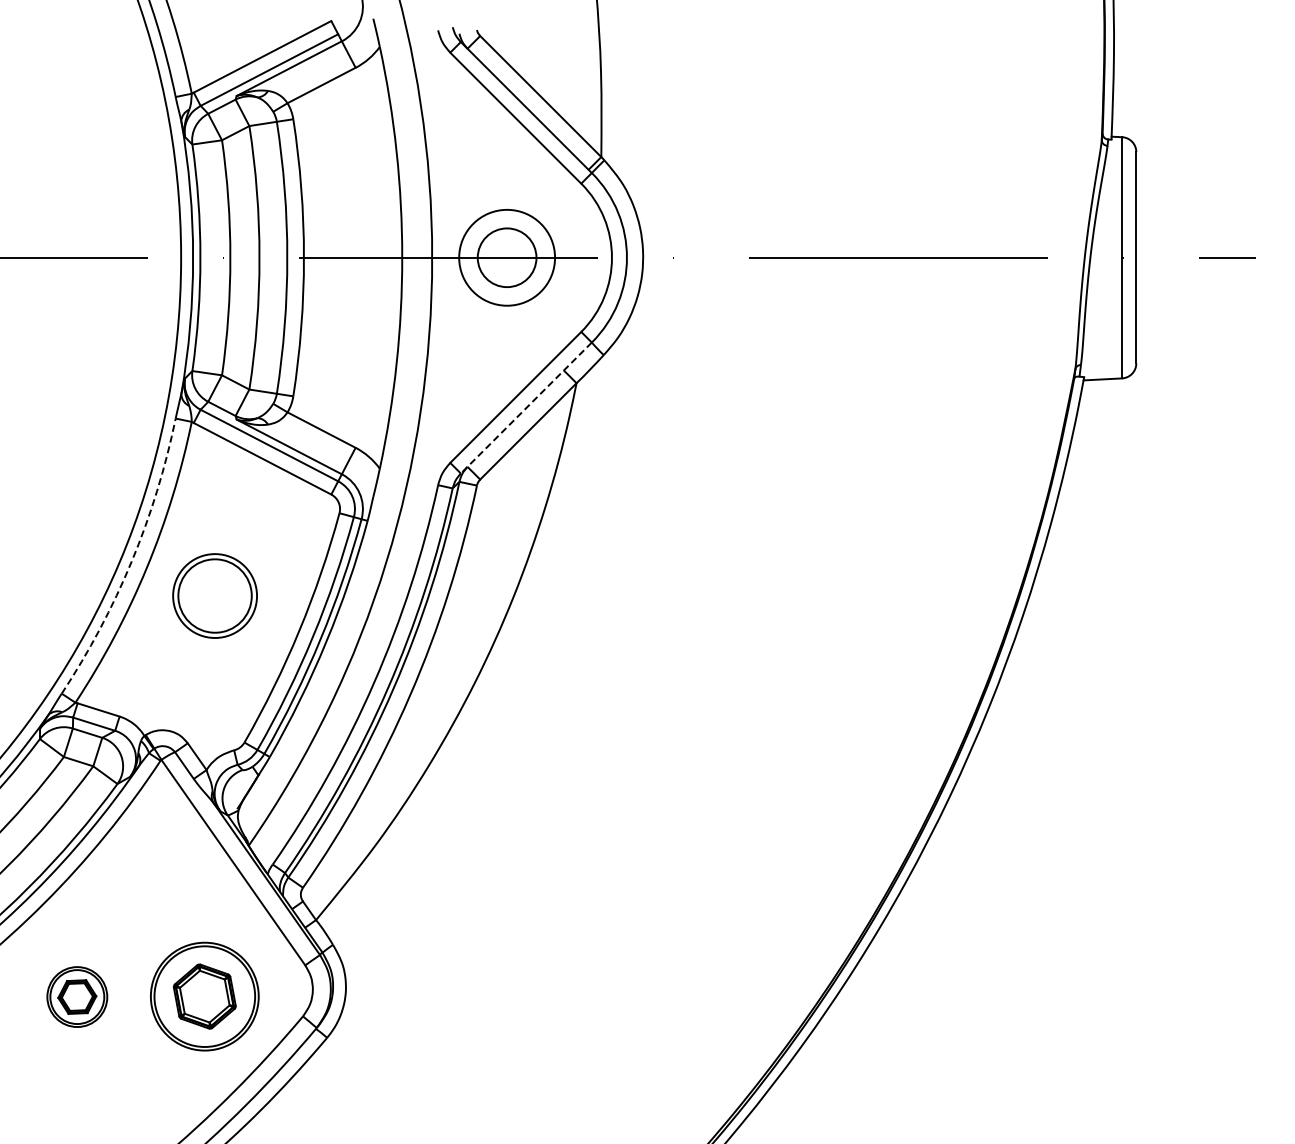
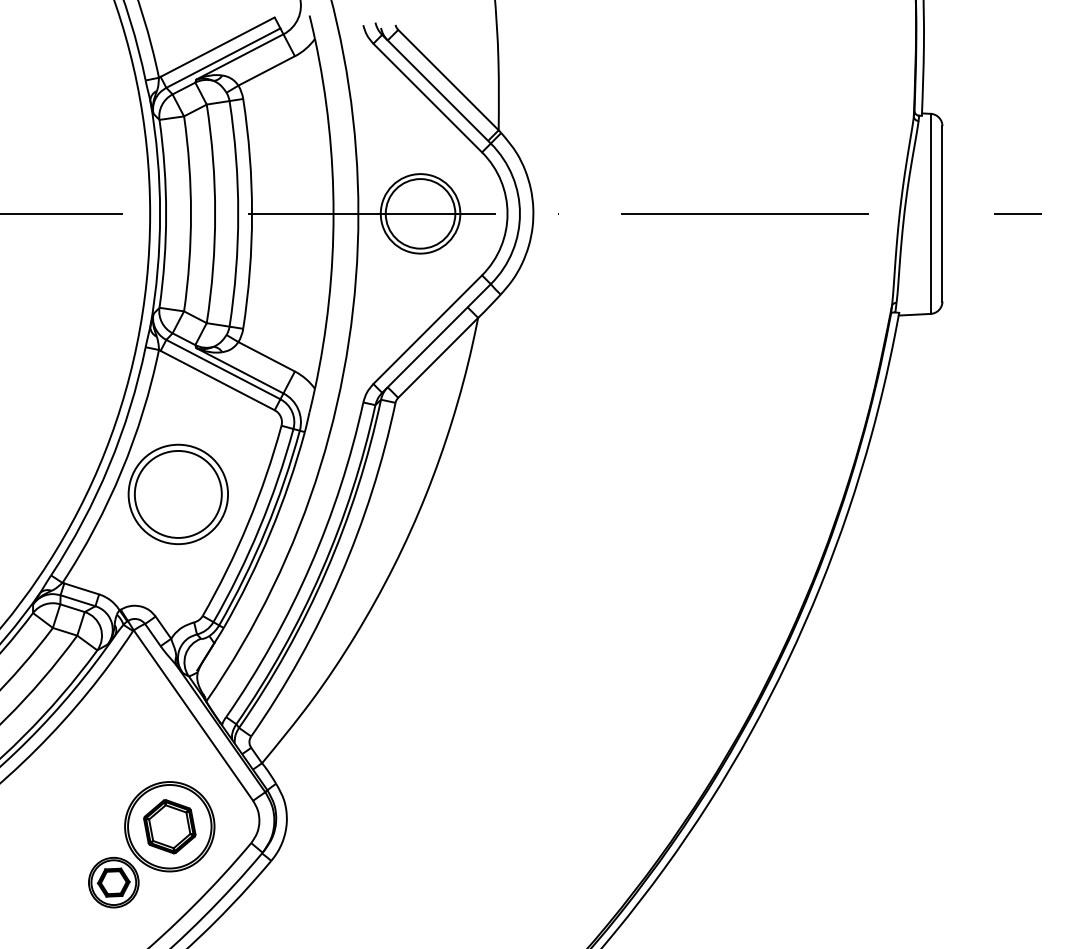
circle: (507, 257) -> (420, 213), size x1.43
line: (526, 408) -> (436, 338), dashed -> solid
arc: (131, 561) -> (108, 465), dashed -> solid
part: (214, 595) -> (177, 493), size x1.43
part: (77, 996) -> (113, 882), moved

